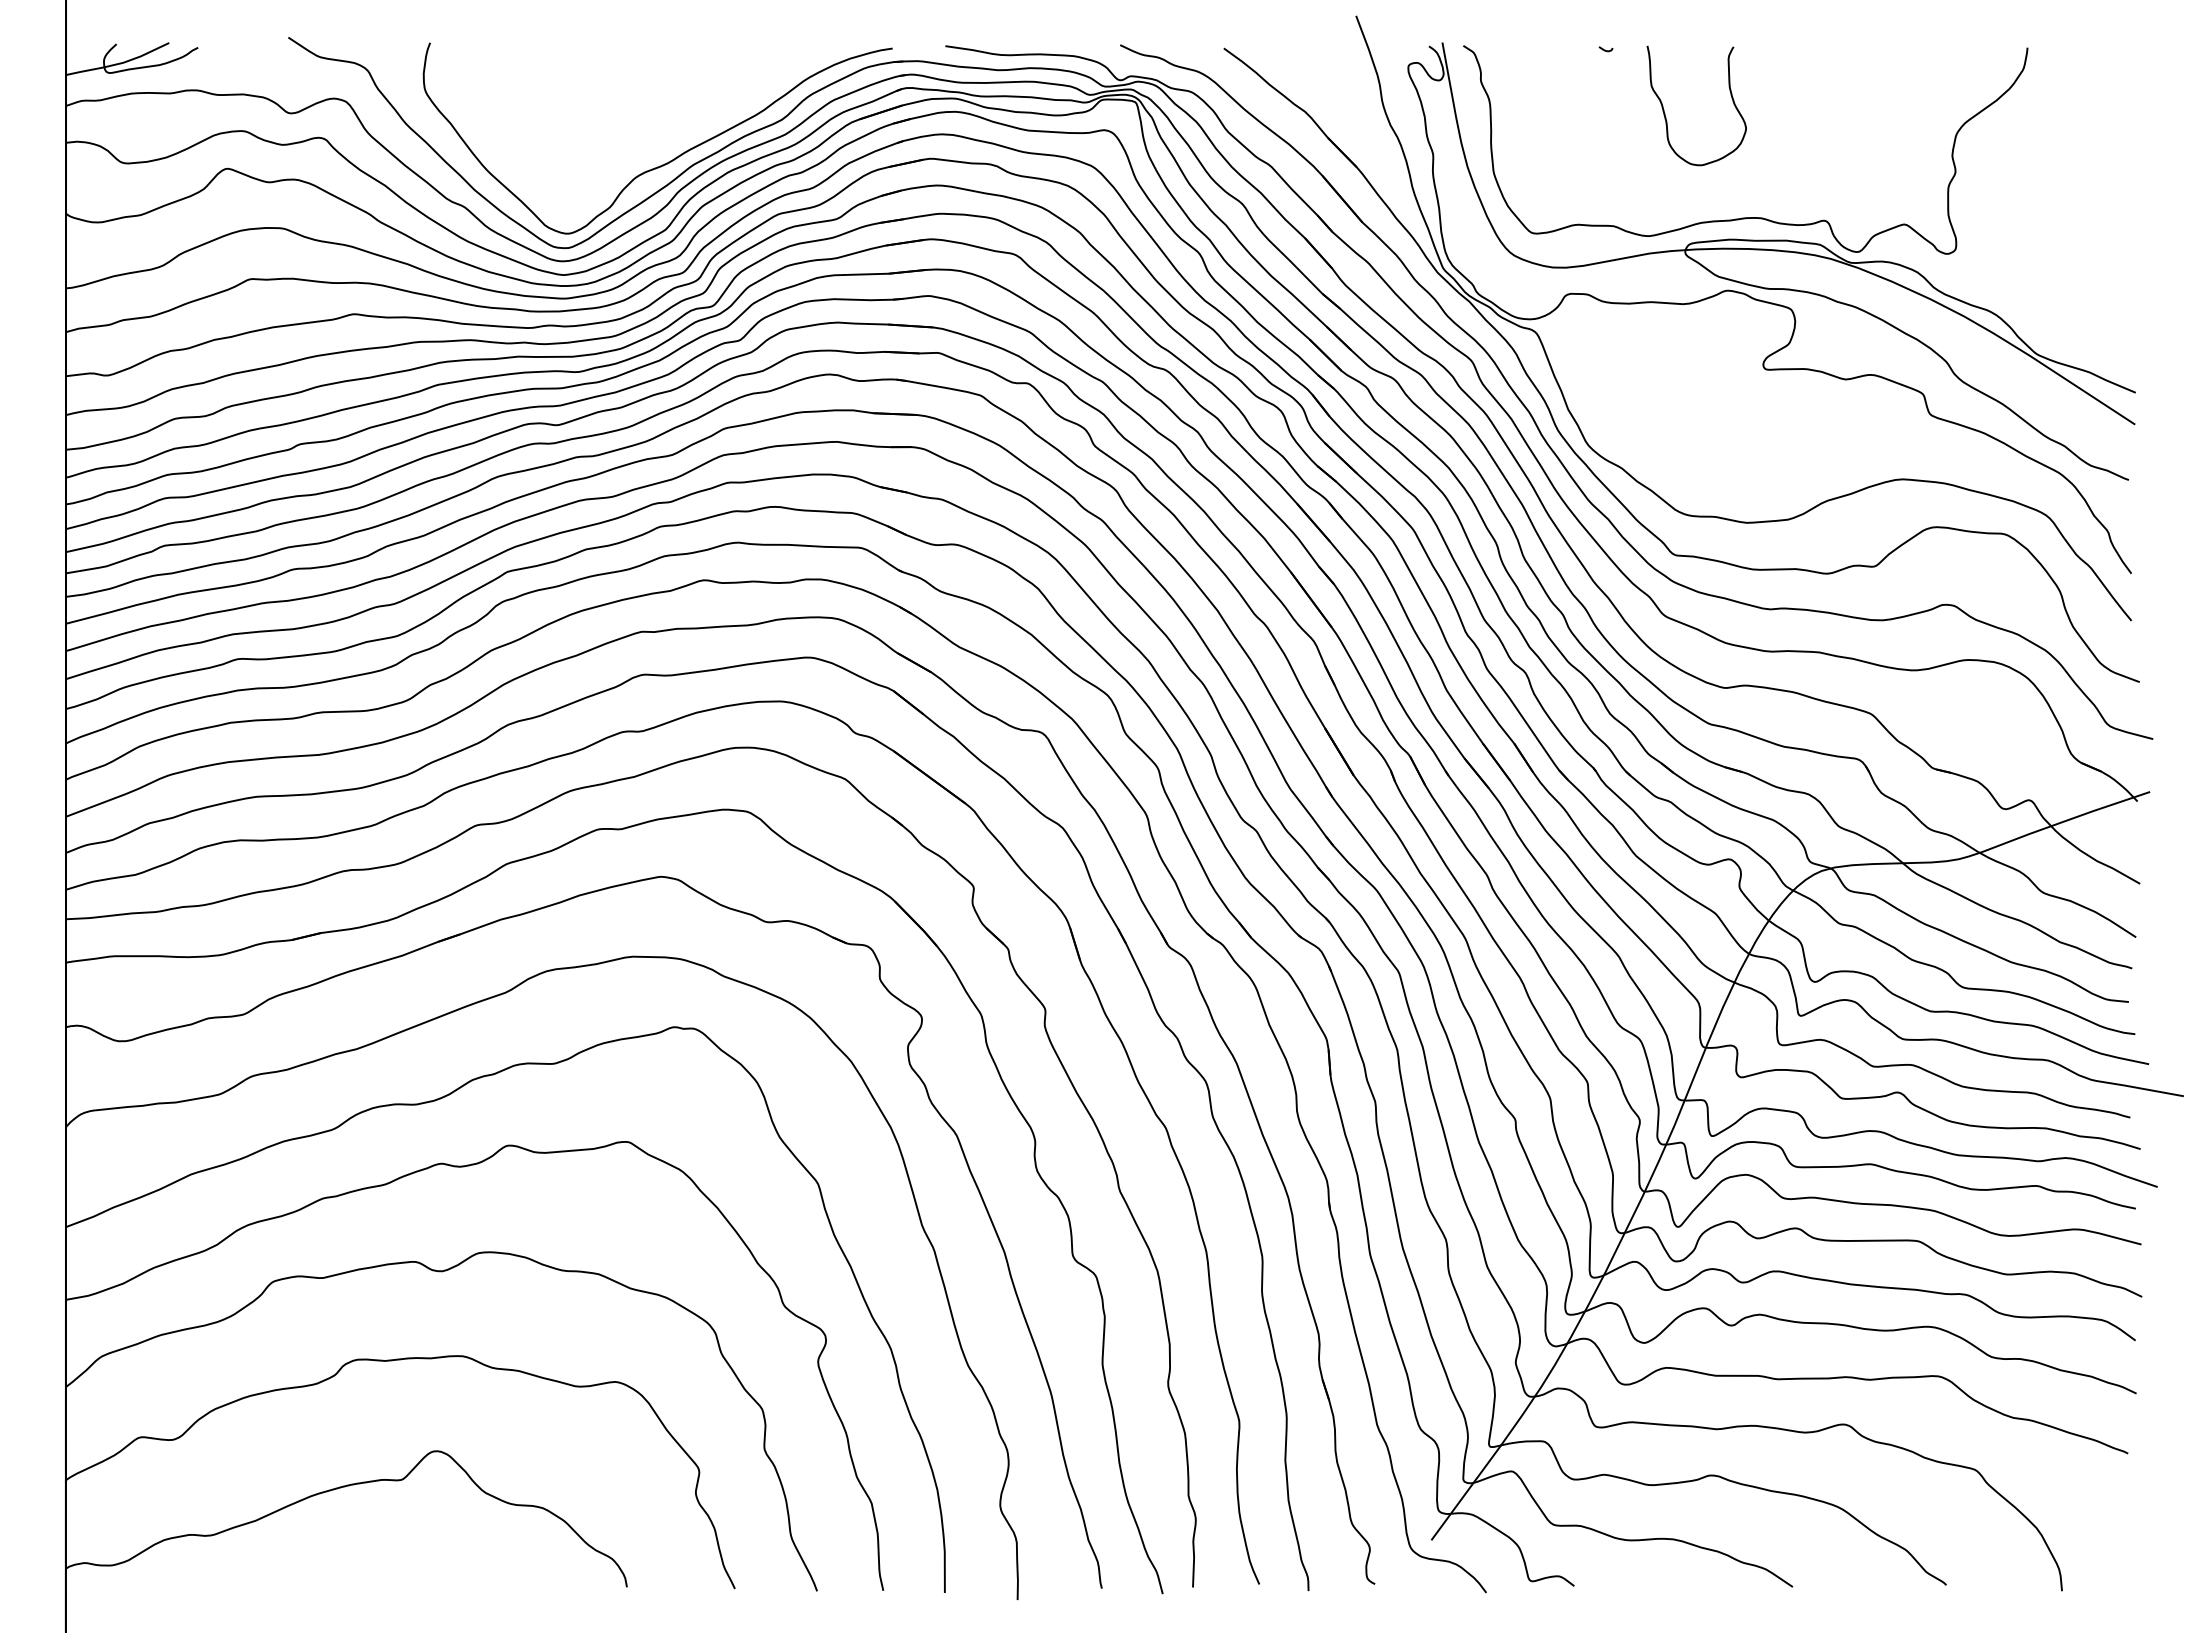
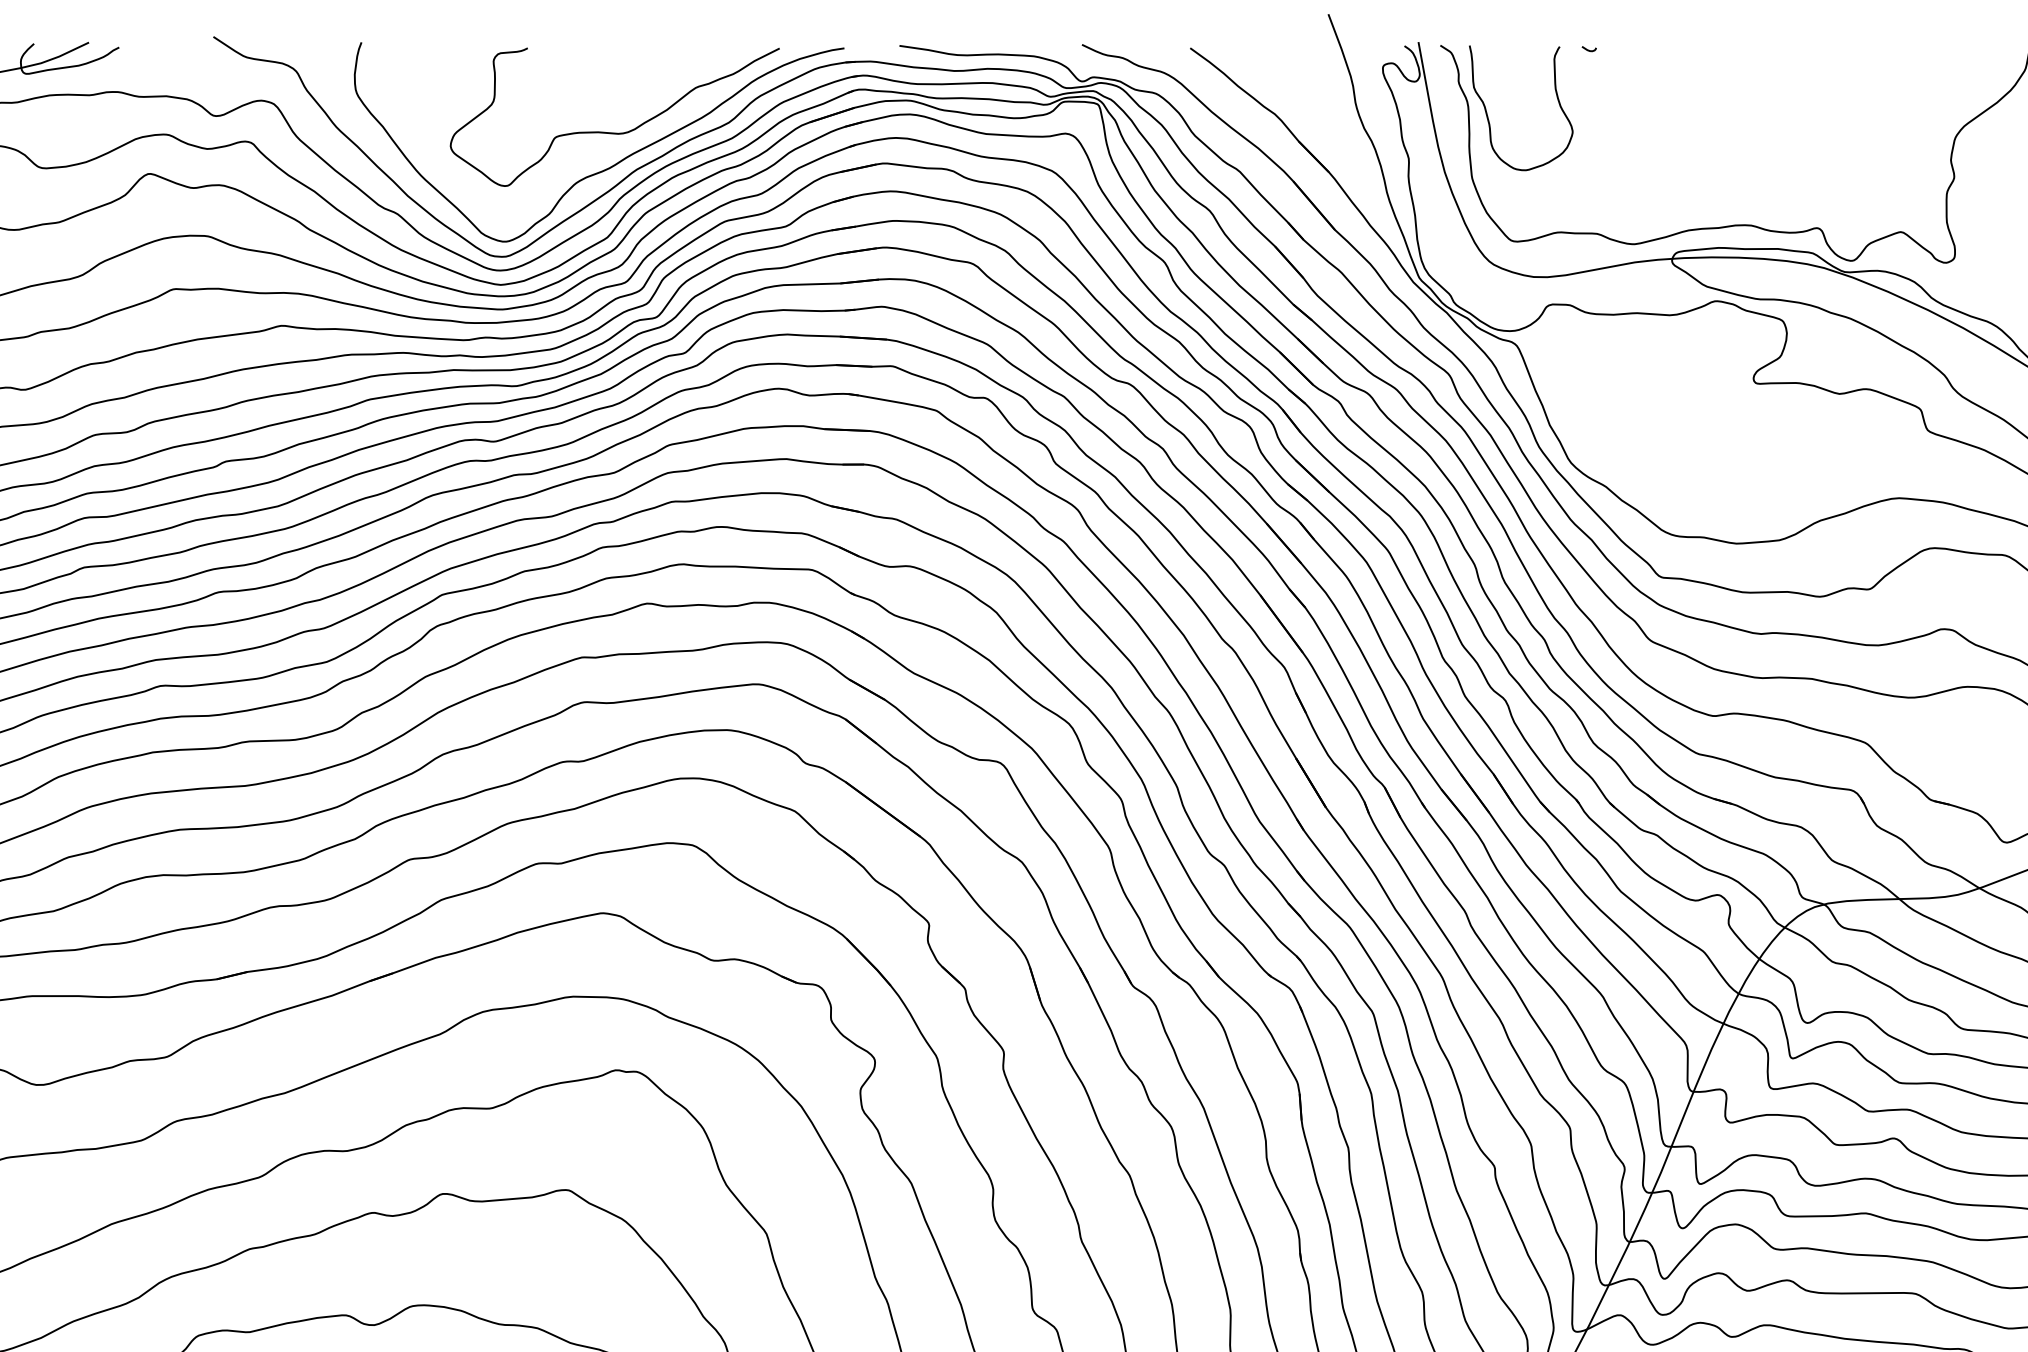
curve: (1665, 113) -> (1488, 116), moved
curve: (668, 128) -> (610, 131), added

